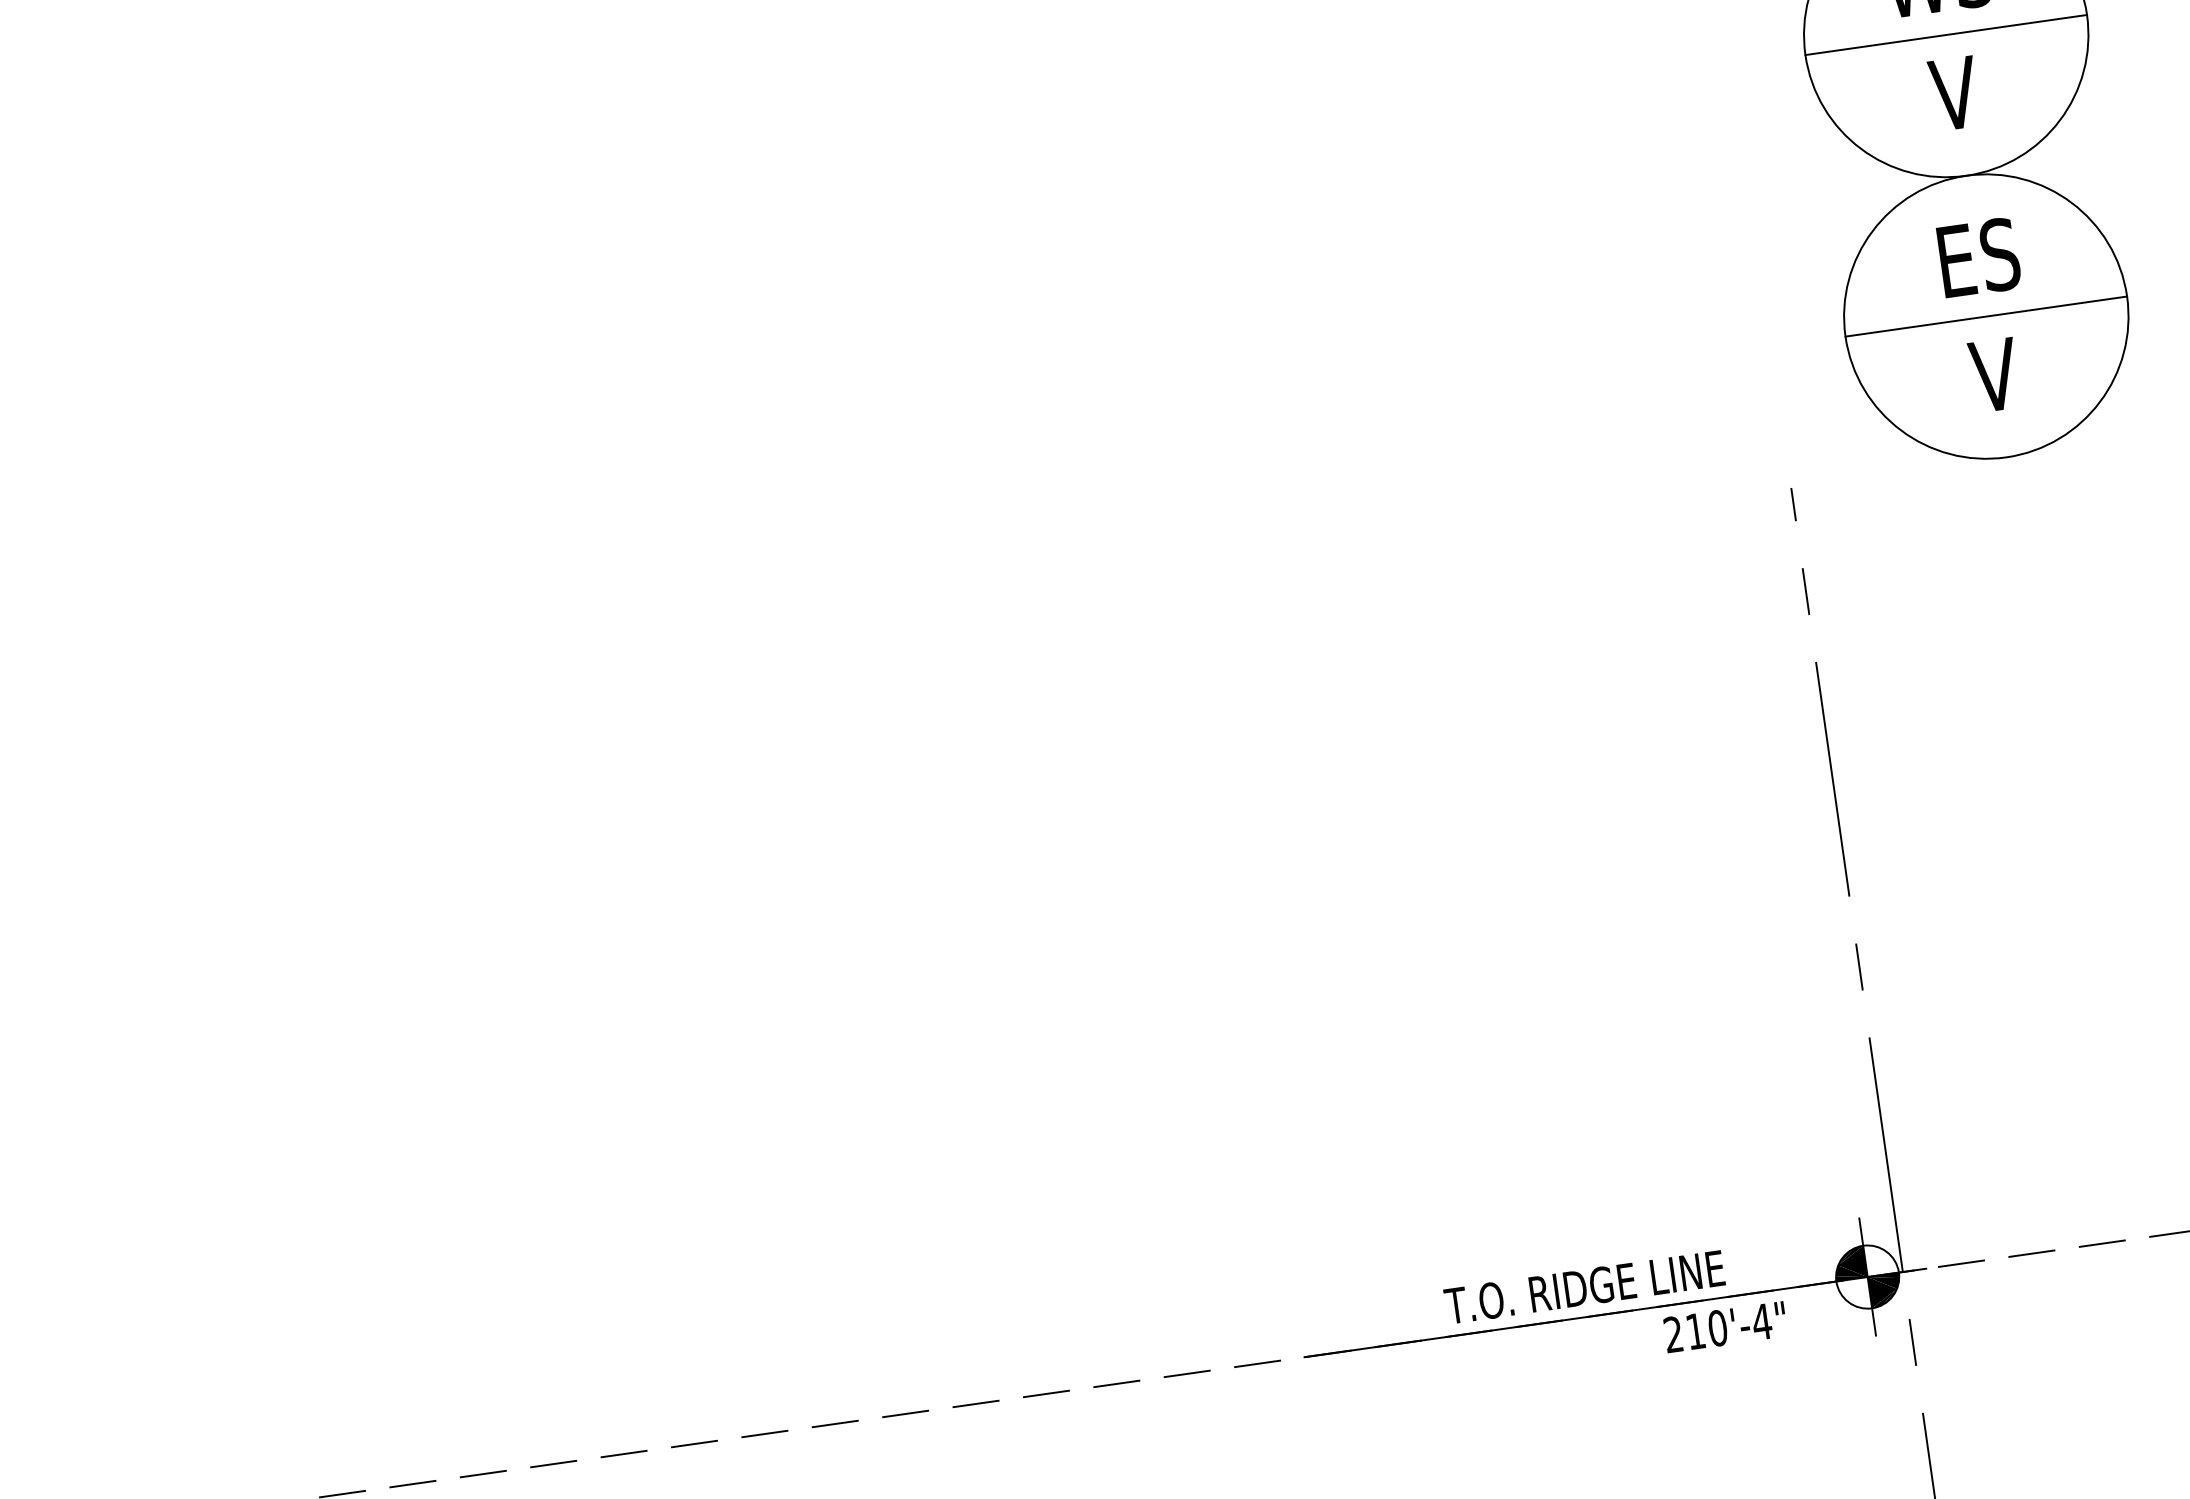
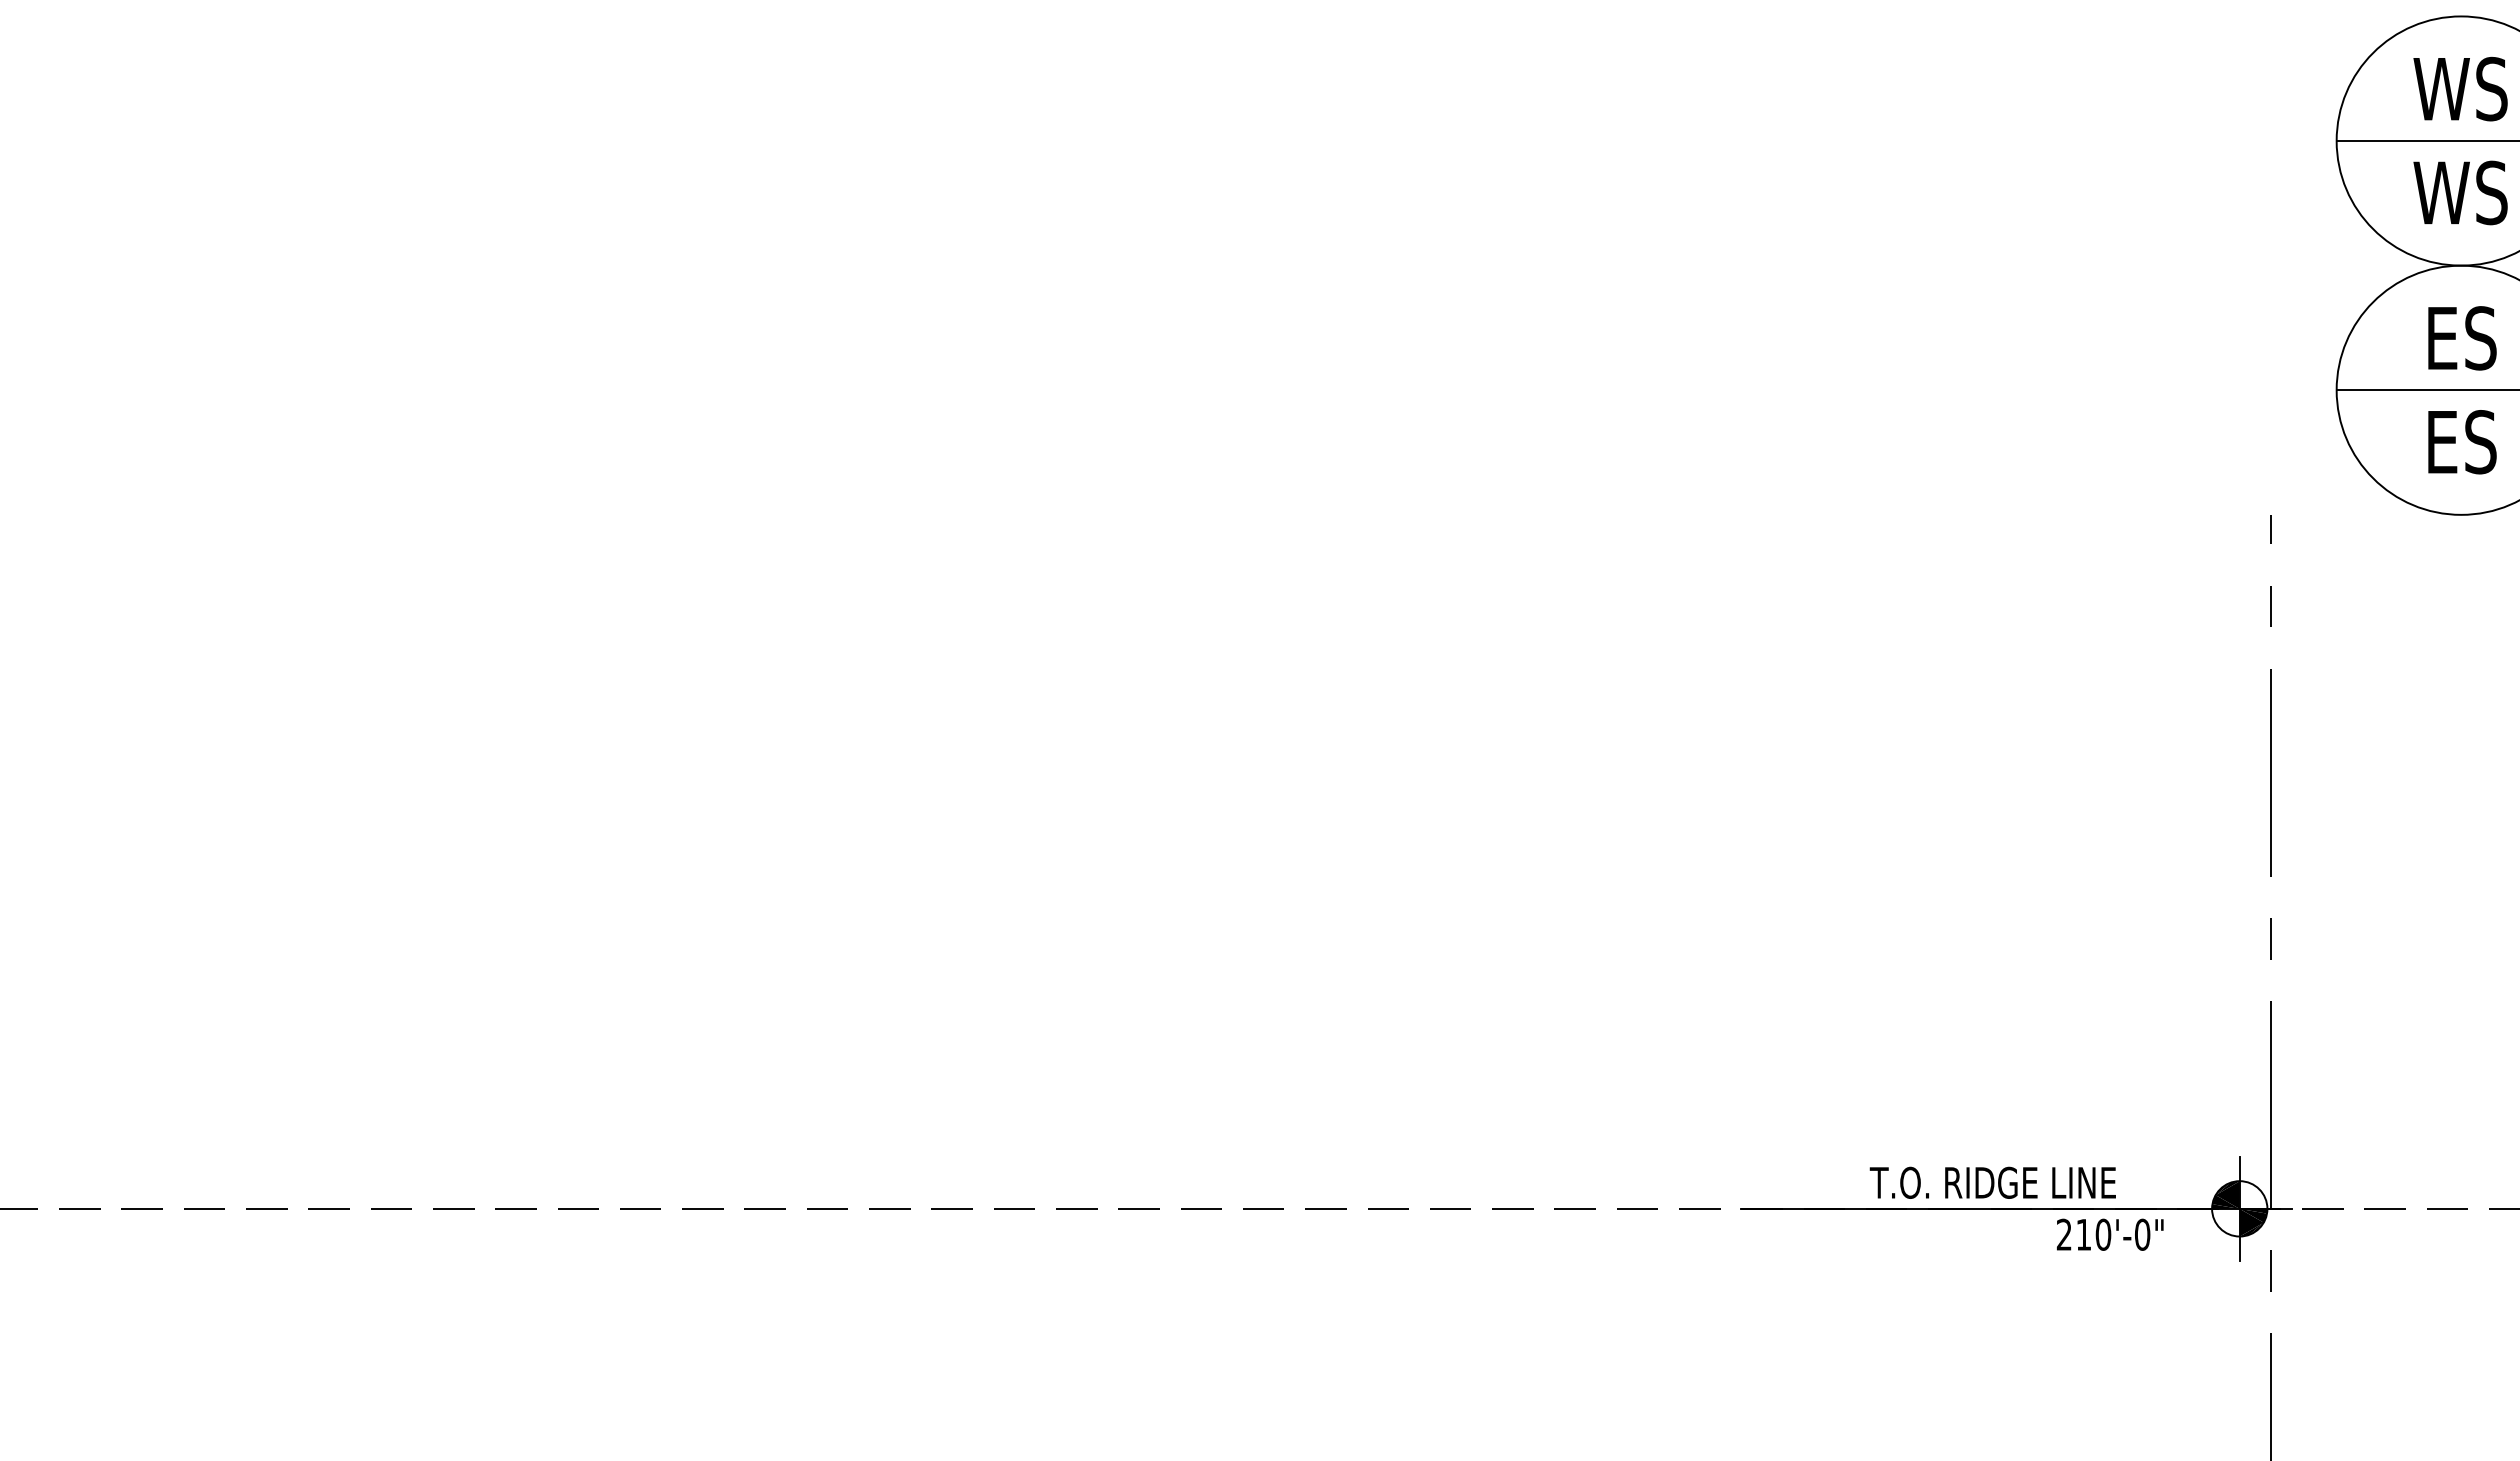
text: (1953, 93) -> (2460, 192), V -> WS
text: (1996, 375) -> (2462, 442), V -> ES
text: (1761, 1321) -> (2142, 1234), 210'-4" -> 210'-0"

